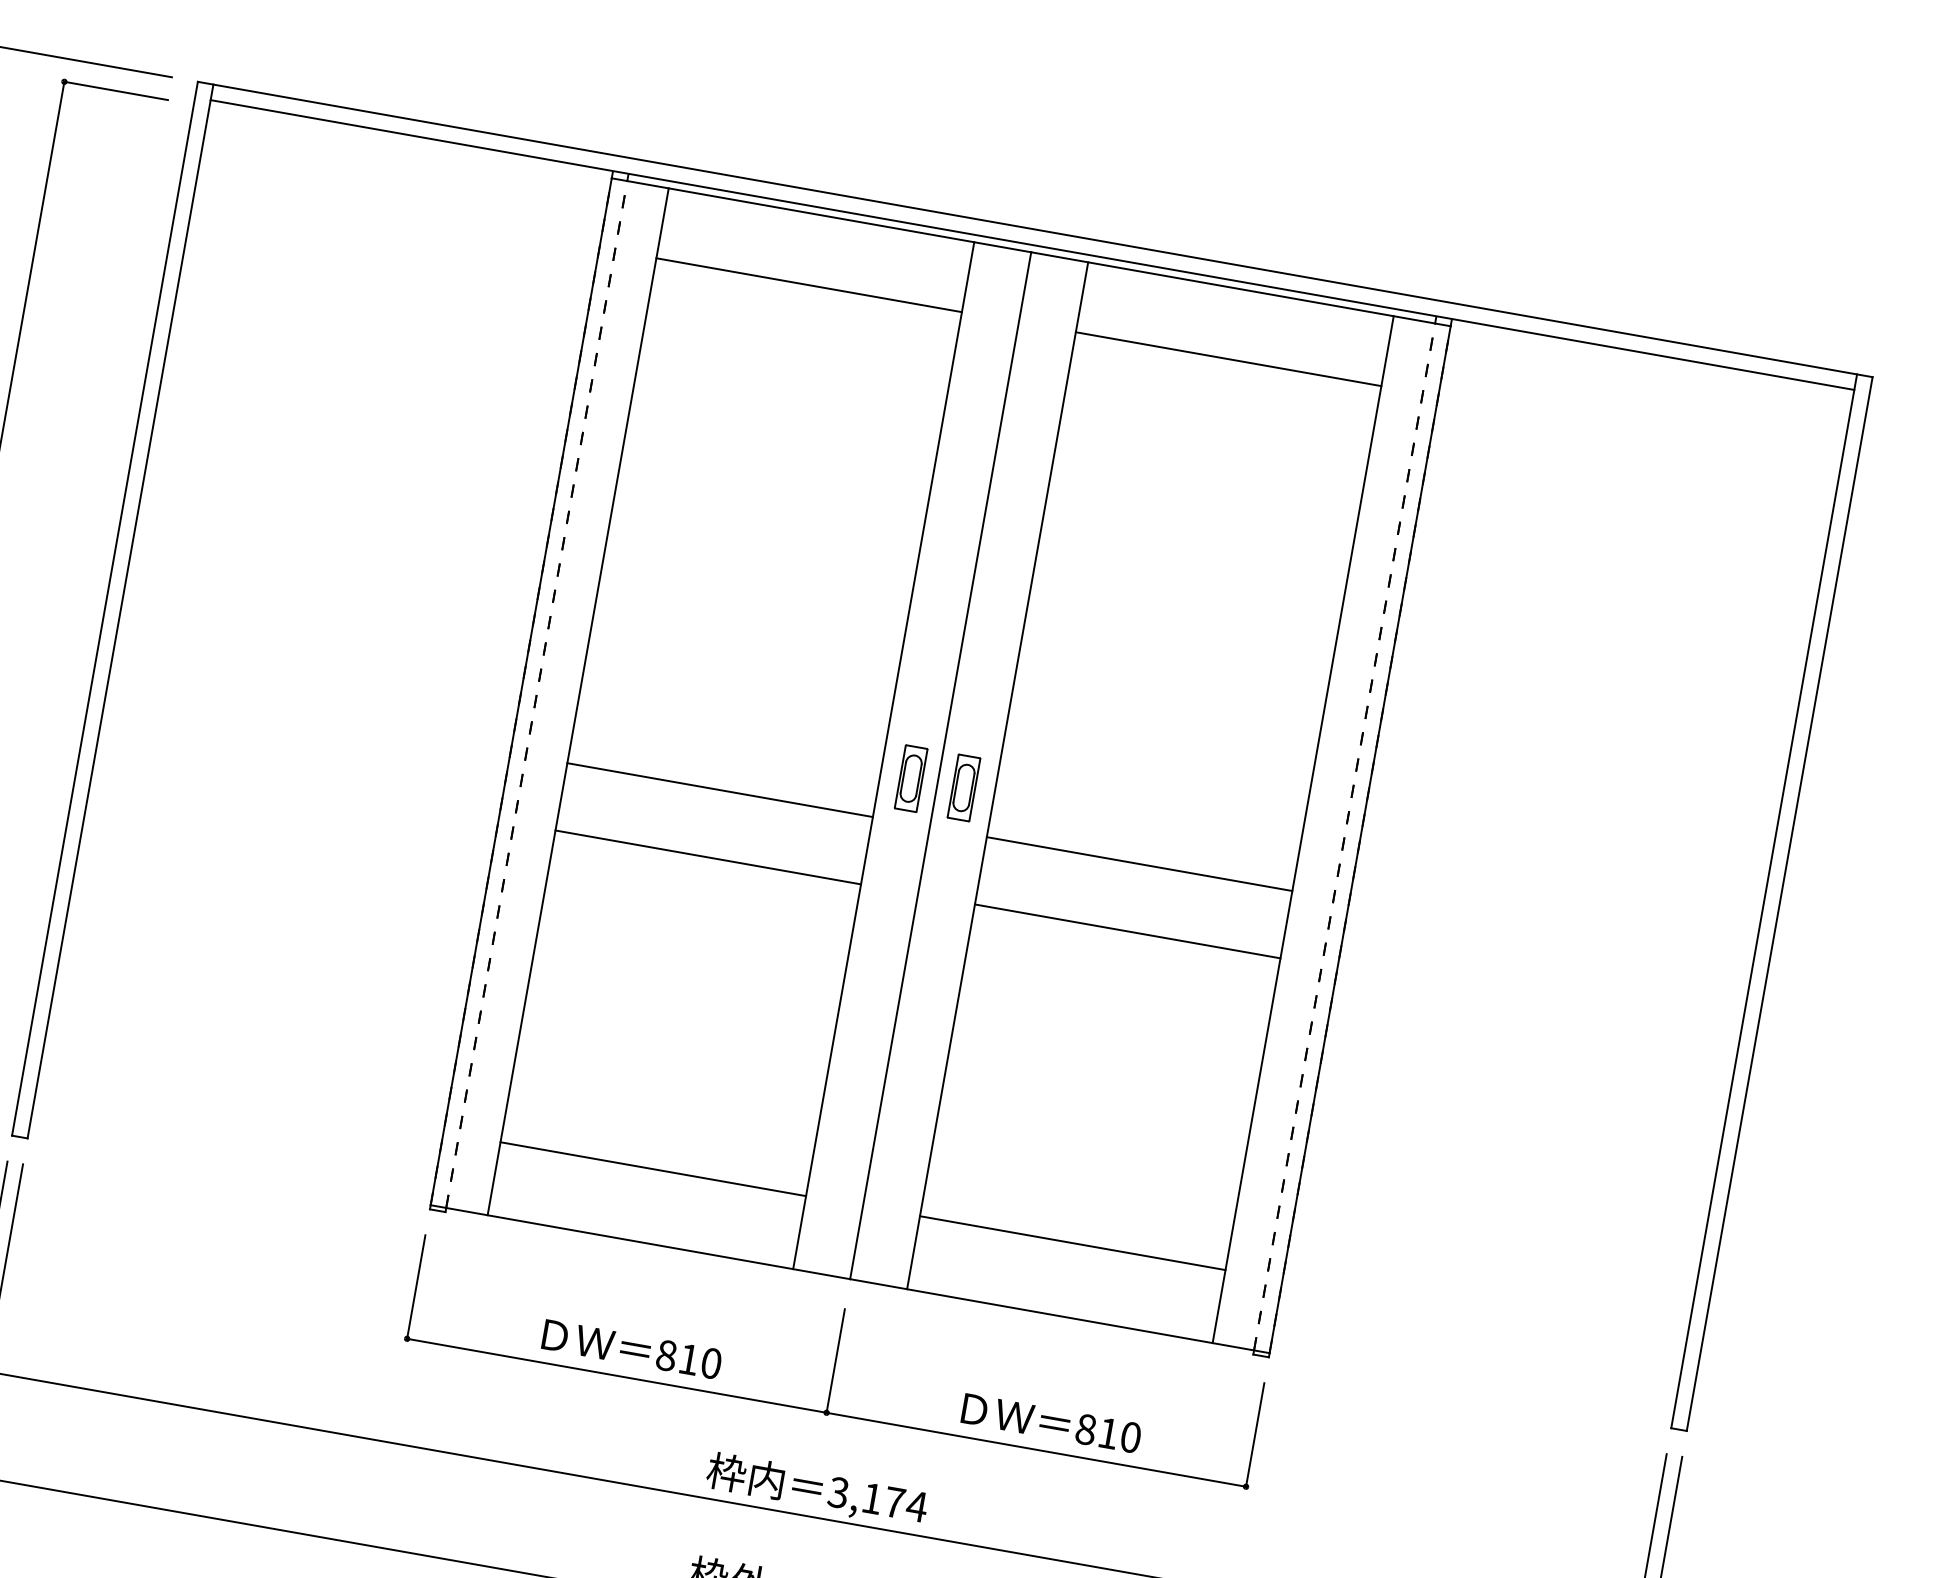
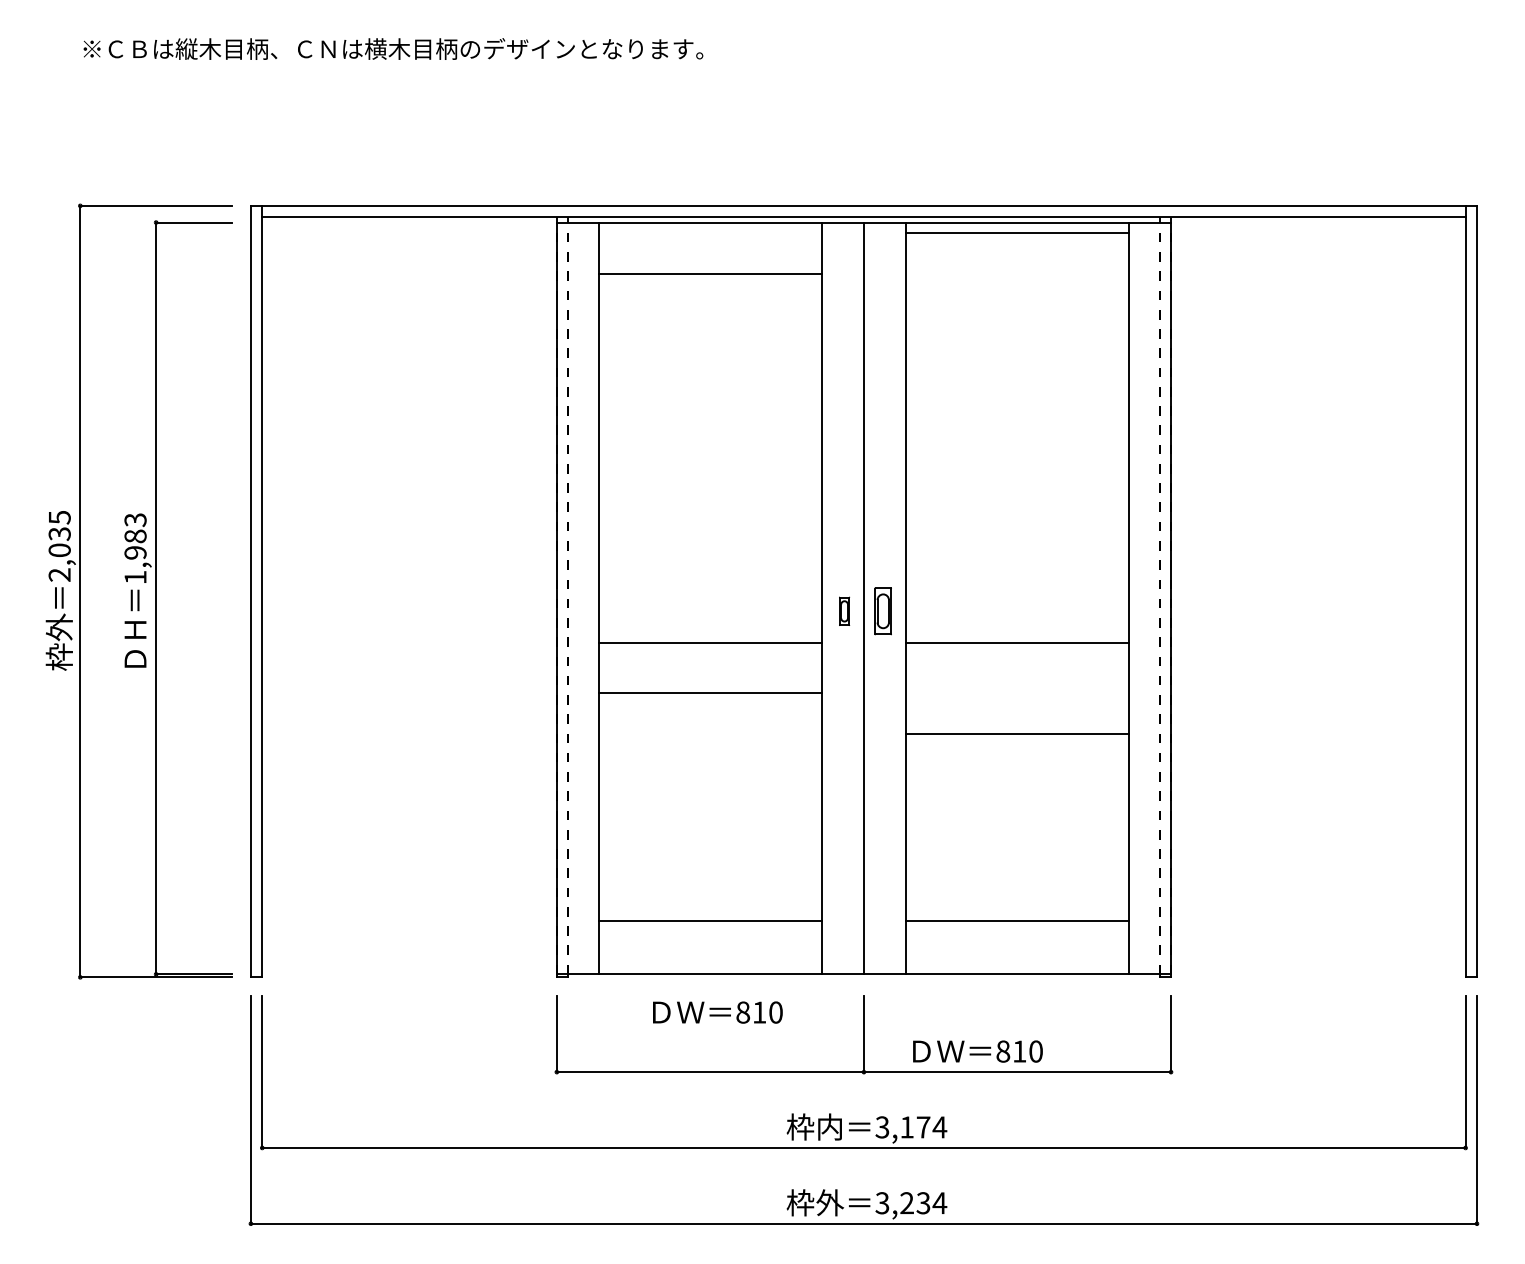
line: (1228, 358) -> (1017, 232), moved
part: (910, 778) -> (844, 611), size x0.6
line: (1127, 931) -> (1017, 733), moved
text: (631, 1349) -> (717, 1012), moved
text: (1050, 1423) -> (977, 1051), moved

